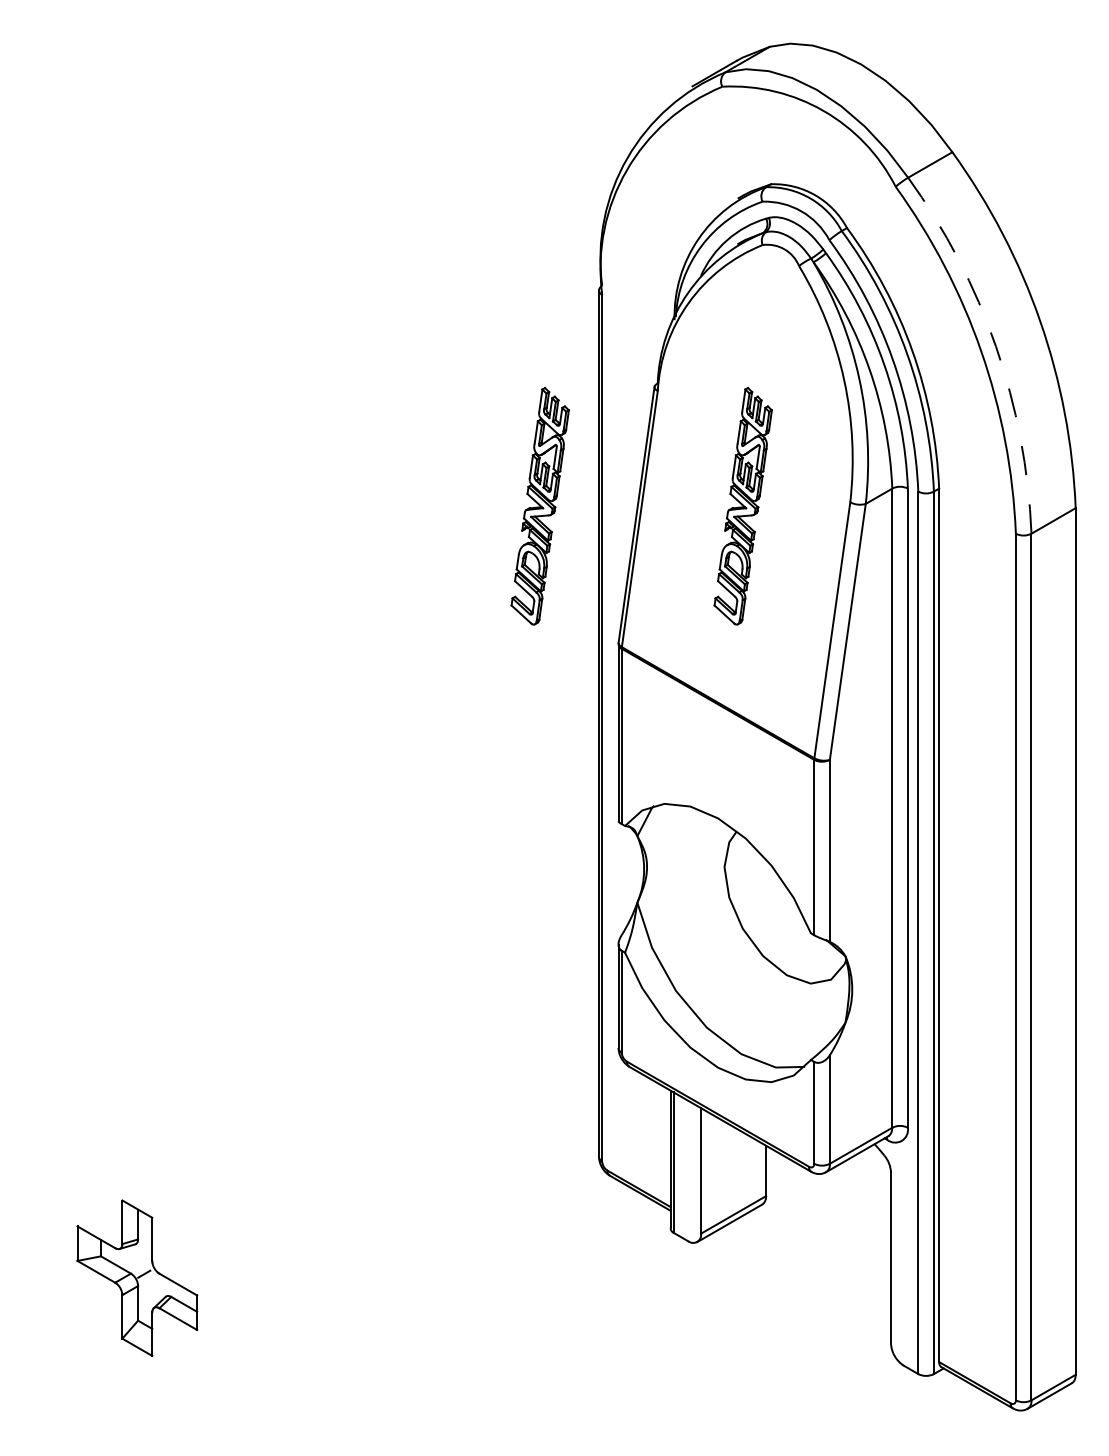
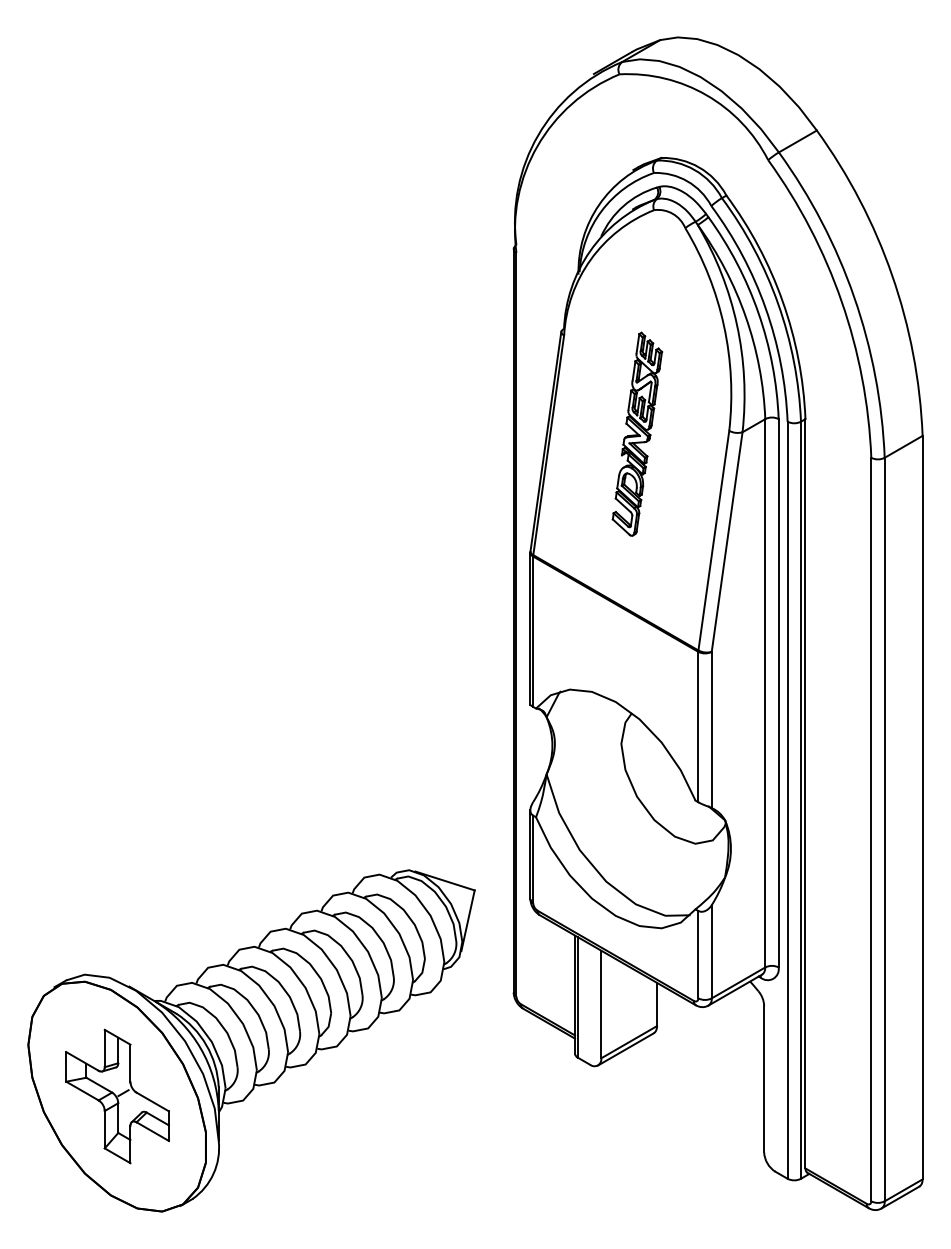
arc: (996, 346) -> (854, 297), dashed -> solid
part: (540, 505) -> (463, 433), removed
part: (293, 1213) -> (251, 1041), added

